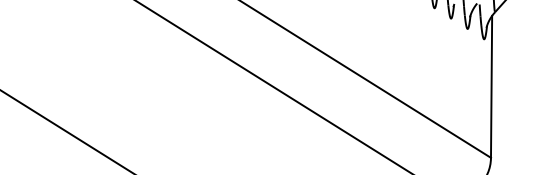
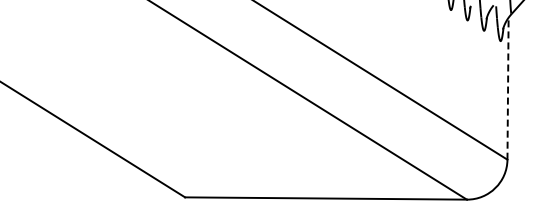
line: (492, 86) -> (508, 88), solid -> dashed

